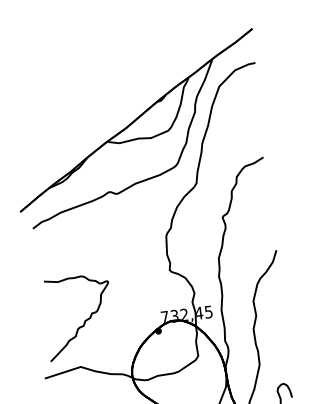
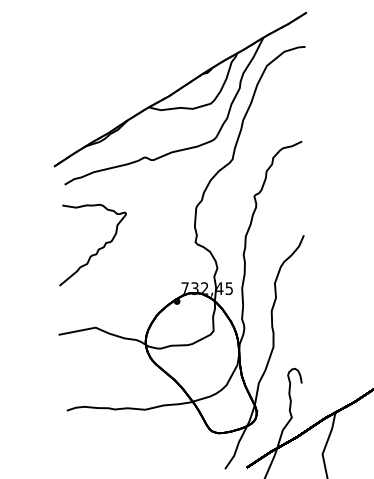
curve: (84, 321) -> (97, 249), moved

